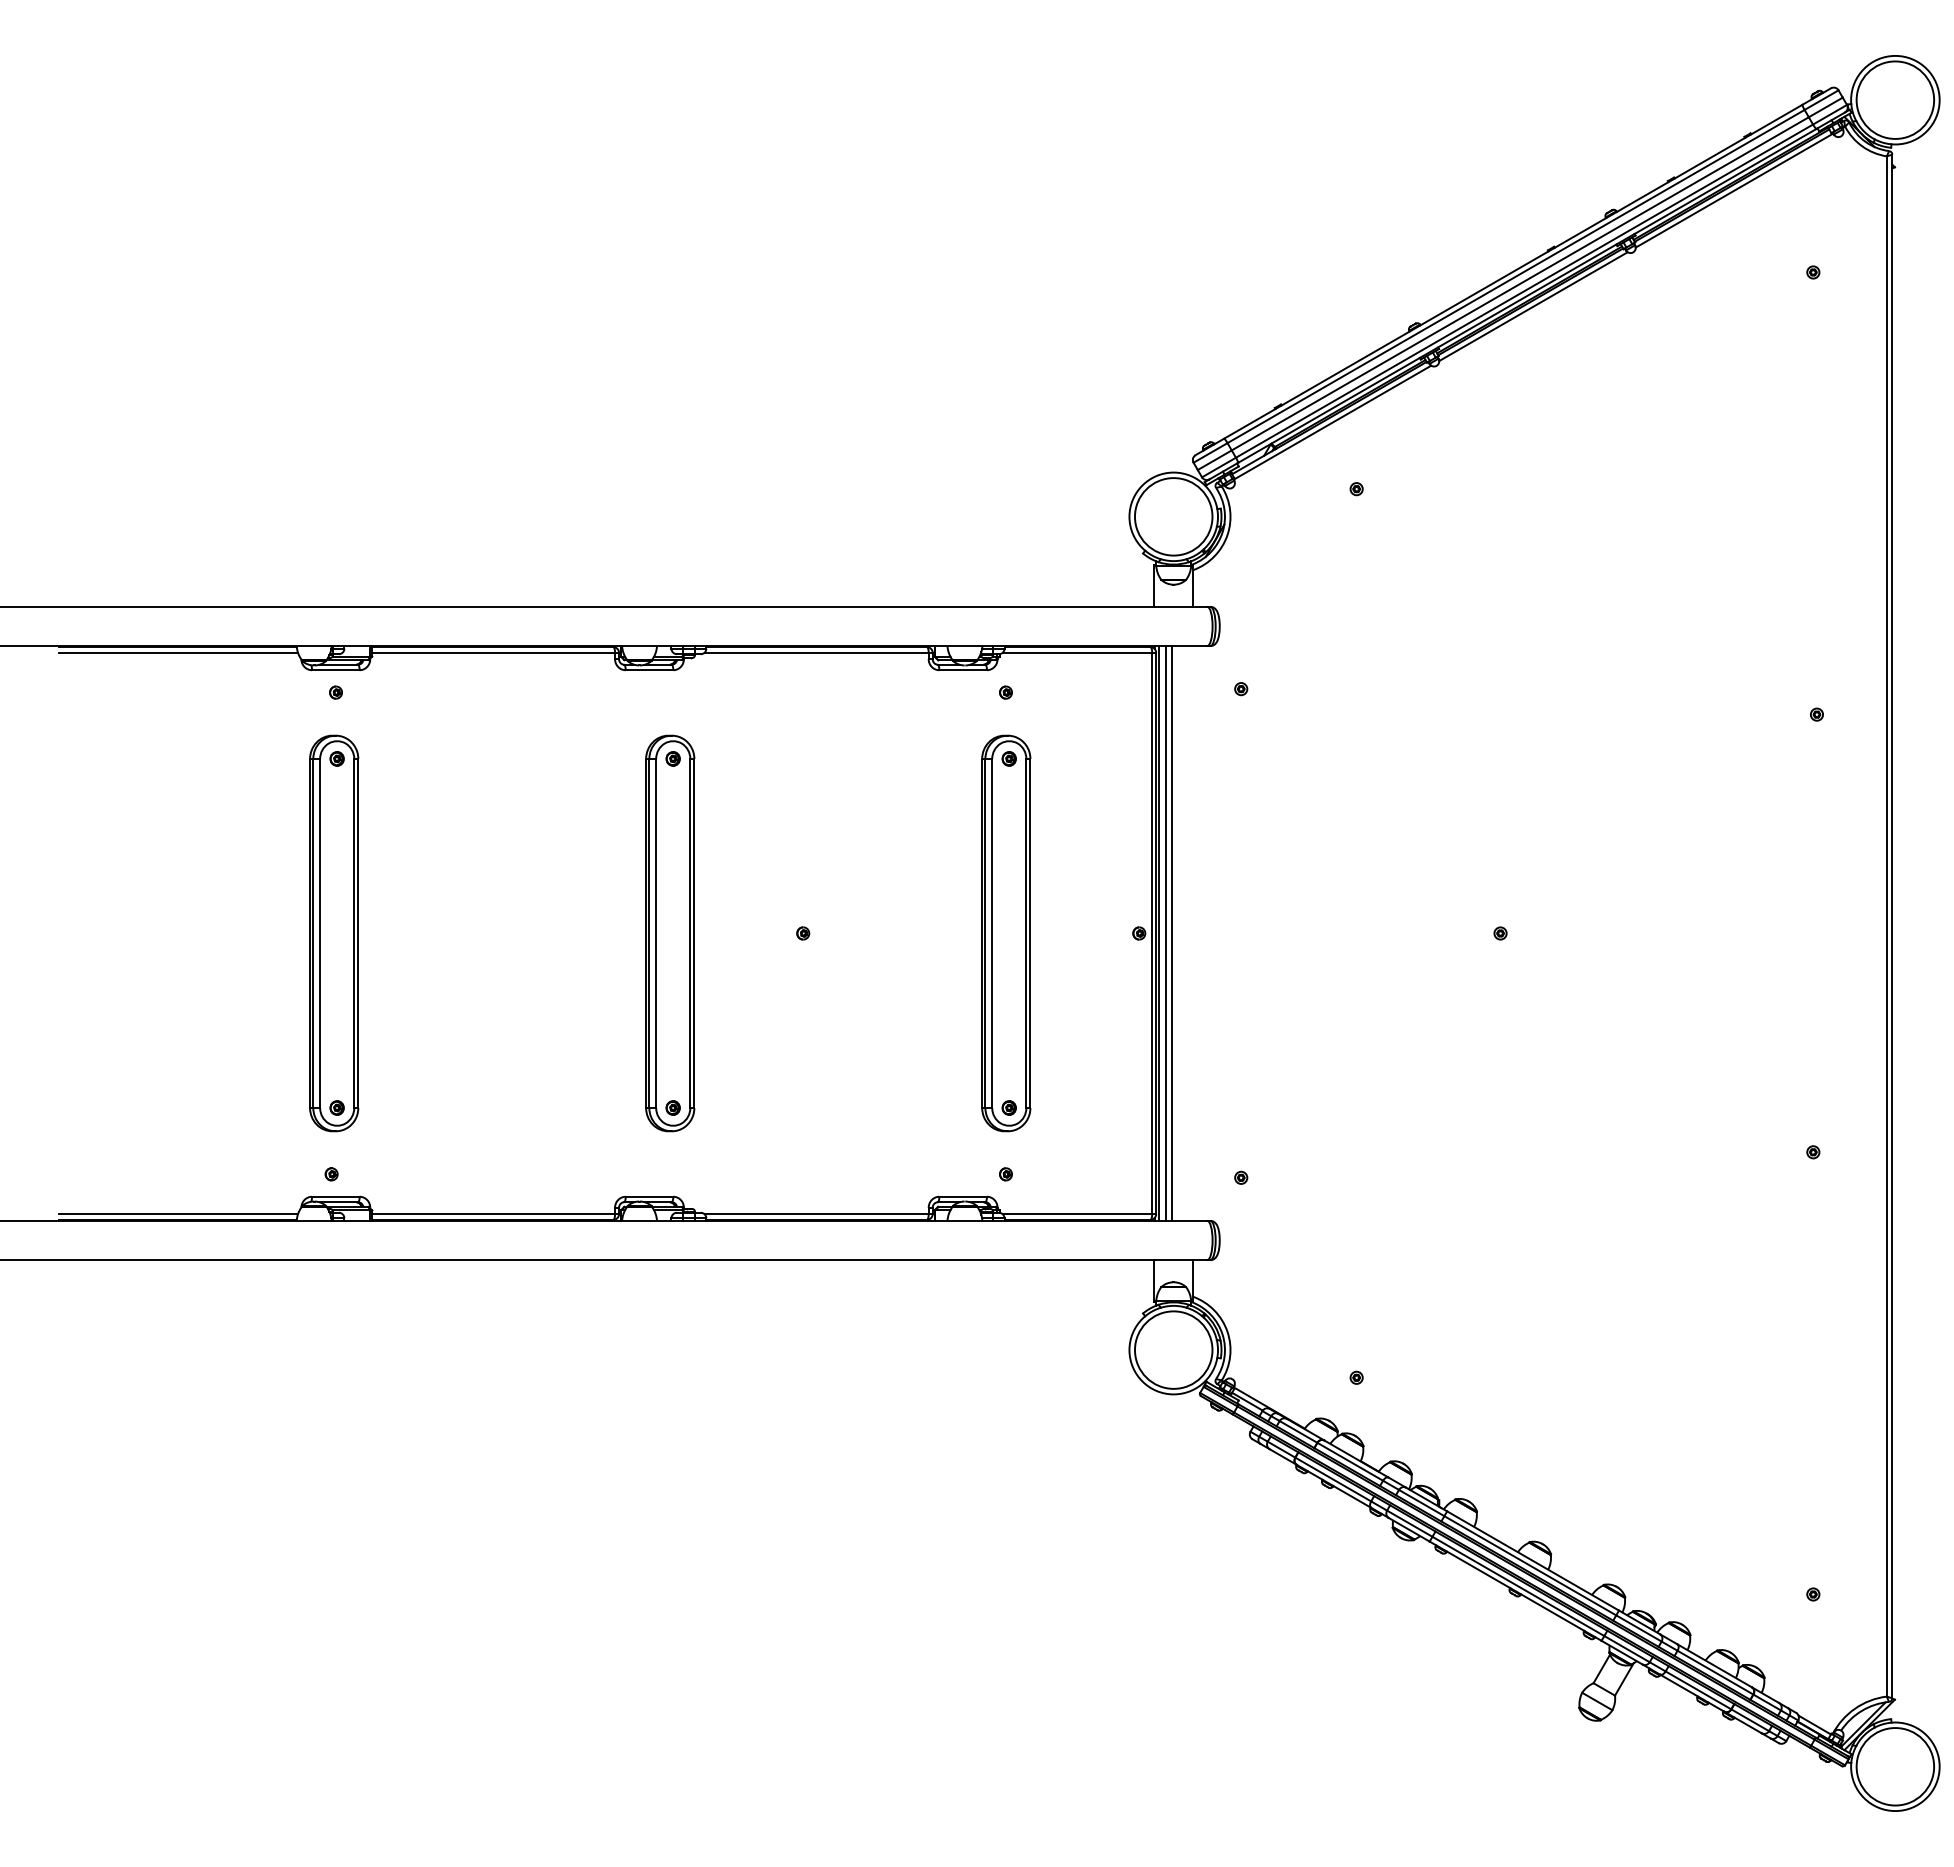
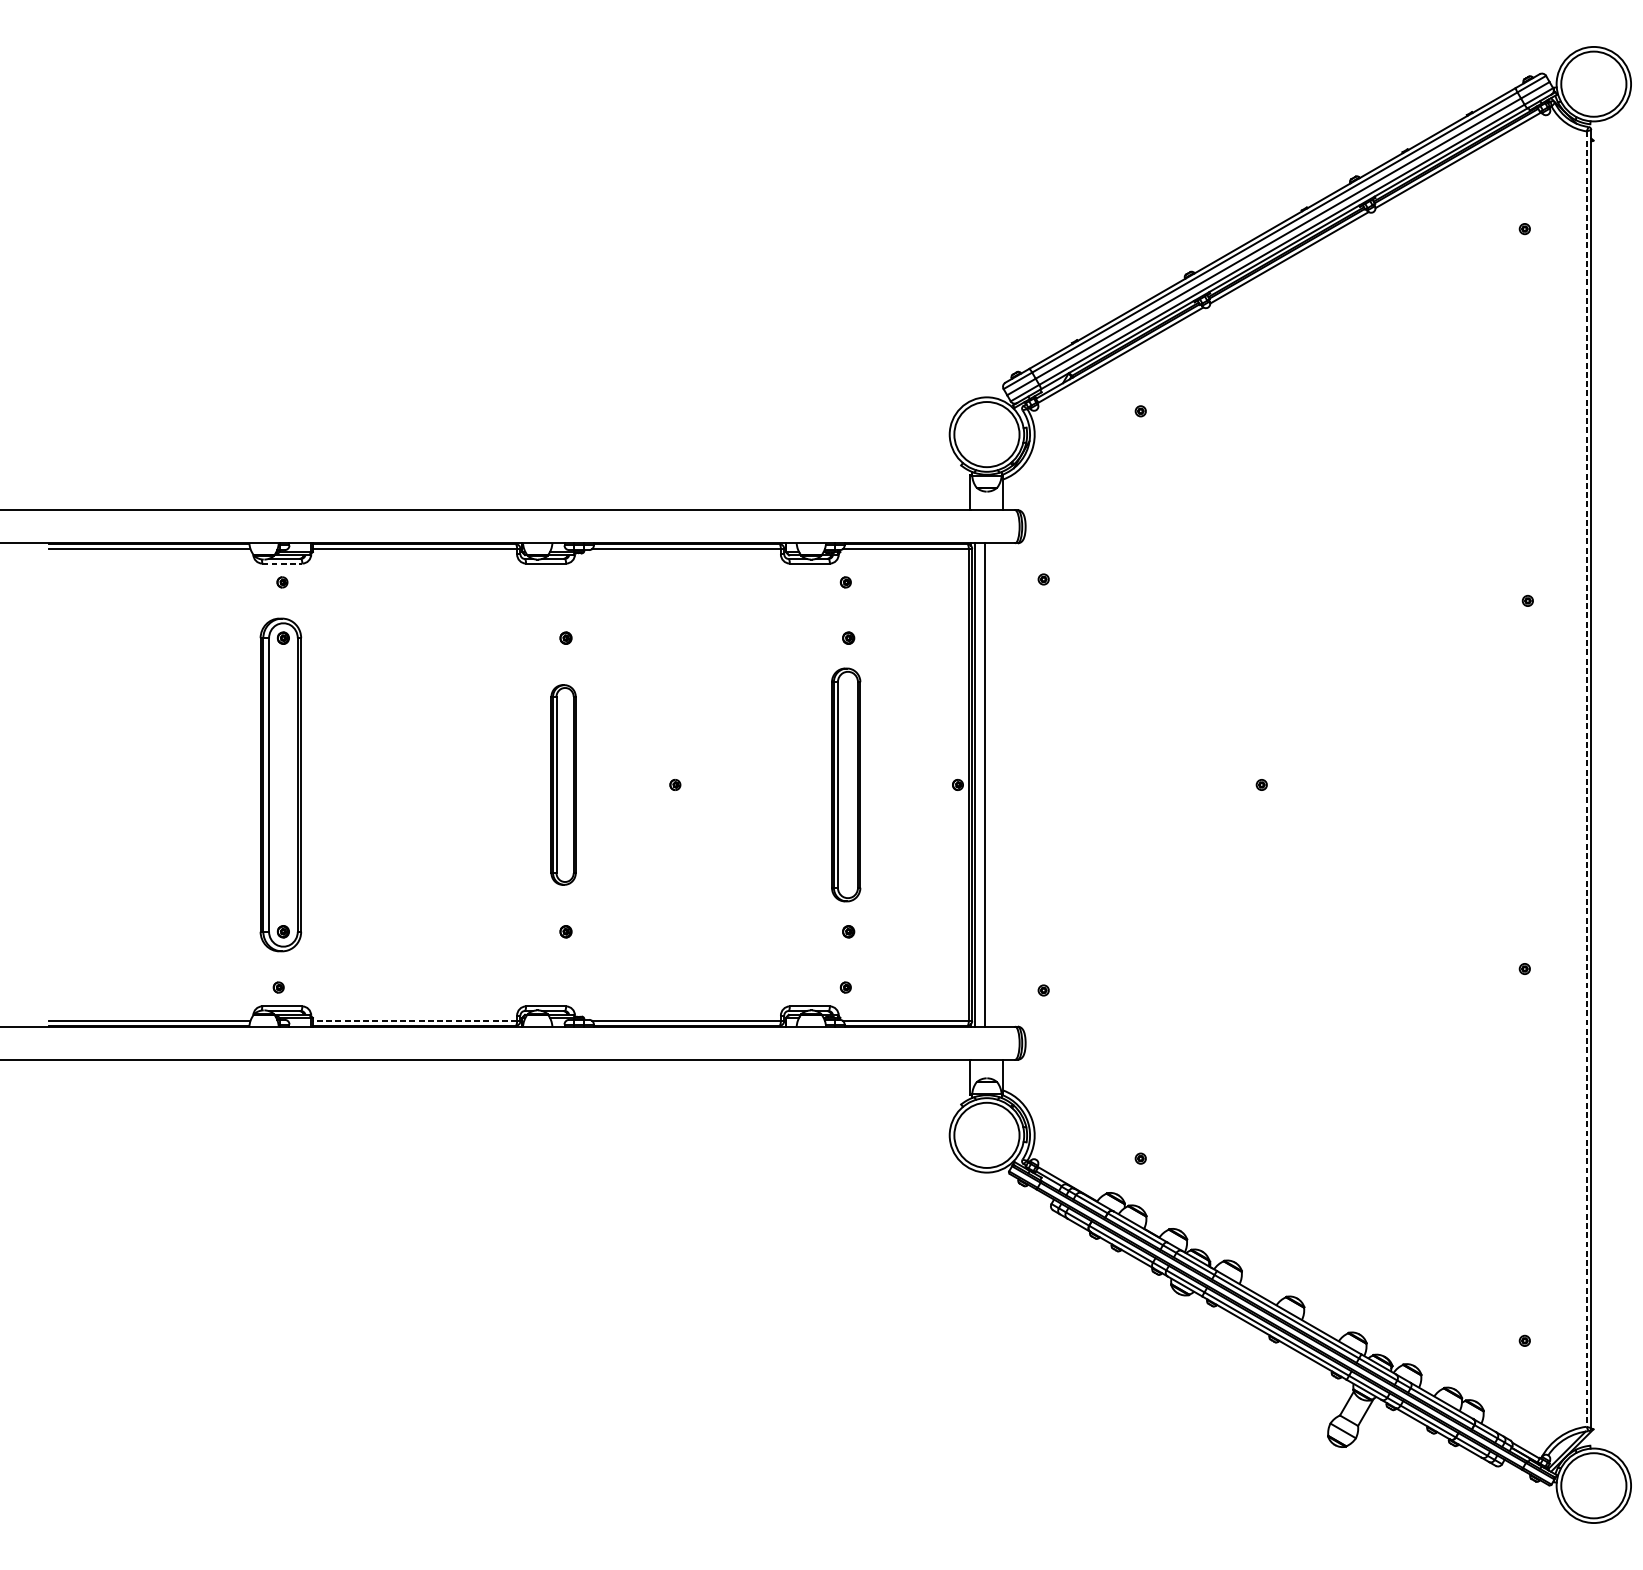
line: (335, 670) -> (281, 563), solid -> dashed
line: (1886, 926) -> (1586, 779), solid -> dashed
part: (670, 933) -> (563, 785), size x0.6
part: (1006, 933) -> (846, 785), size x0.7
line: (1166, 933) -> (980, 785), removed
line: (493, 1214) -> (414, 1021), solid -> dashed

